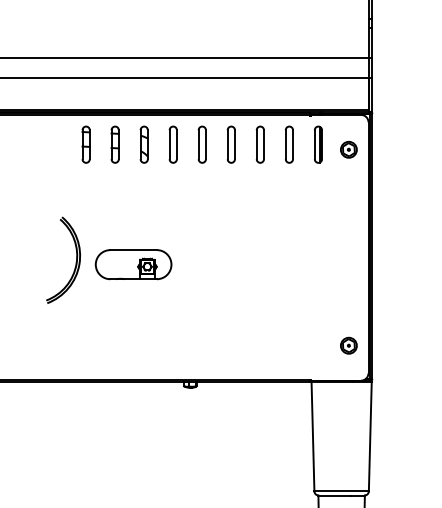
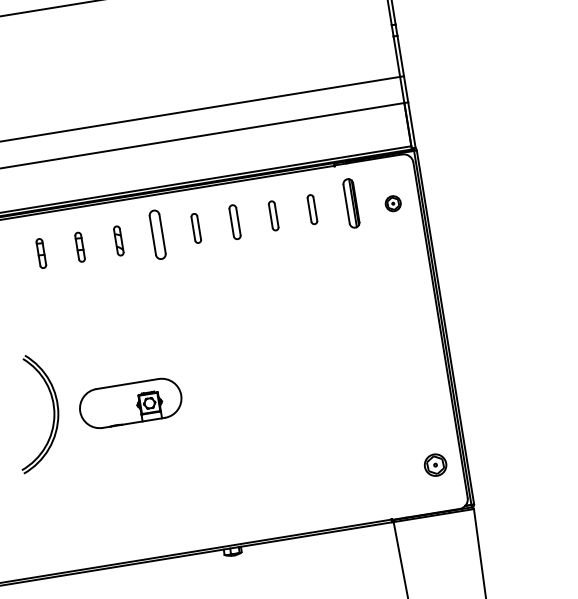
part: (85, 144) -> (40, 253), size x0.6
part: (114, 144) -> (79, 247), size x0.6
part: (143, 144) -> (117, 240), size x0.6
part: (201, 144) -> (195, 228), size x0.6
part: (230, 144) -> (234, 222), size x0.7
part: (259, 144) -> (272, 215), size x0.6
part: (288, 144) -> (311, 209), size x0.6
part: (348, 149) -> (392, 203), size x0.7

